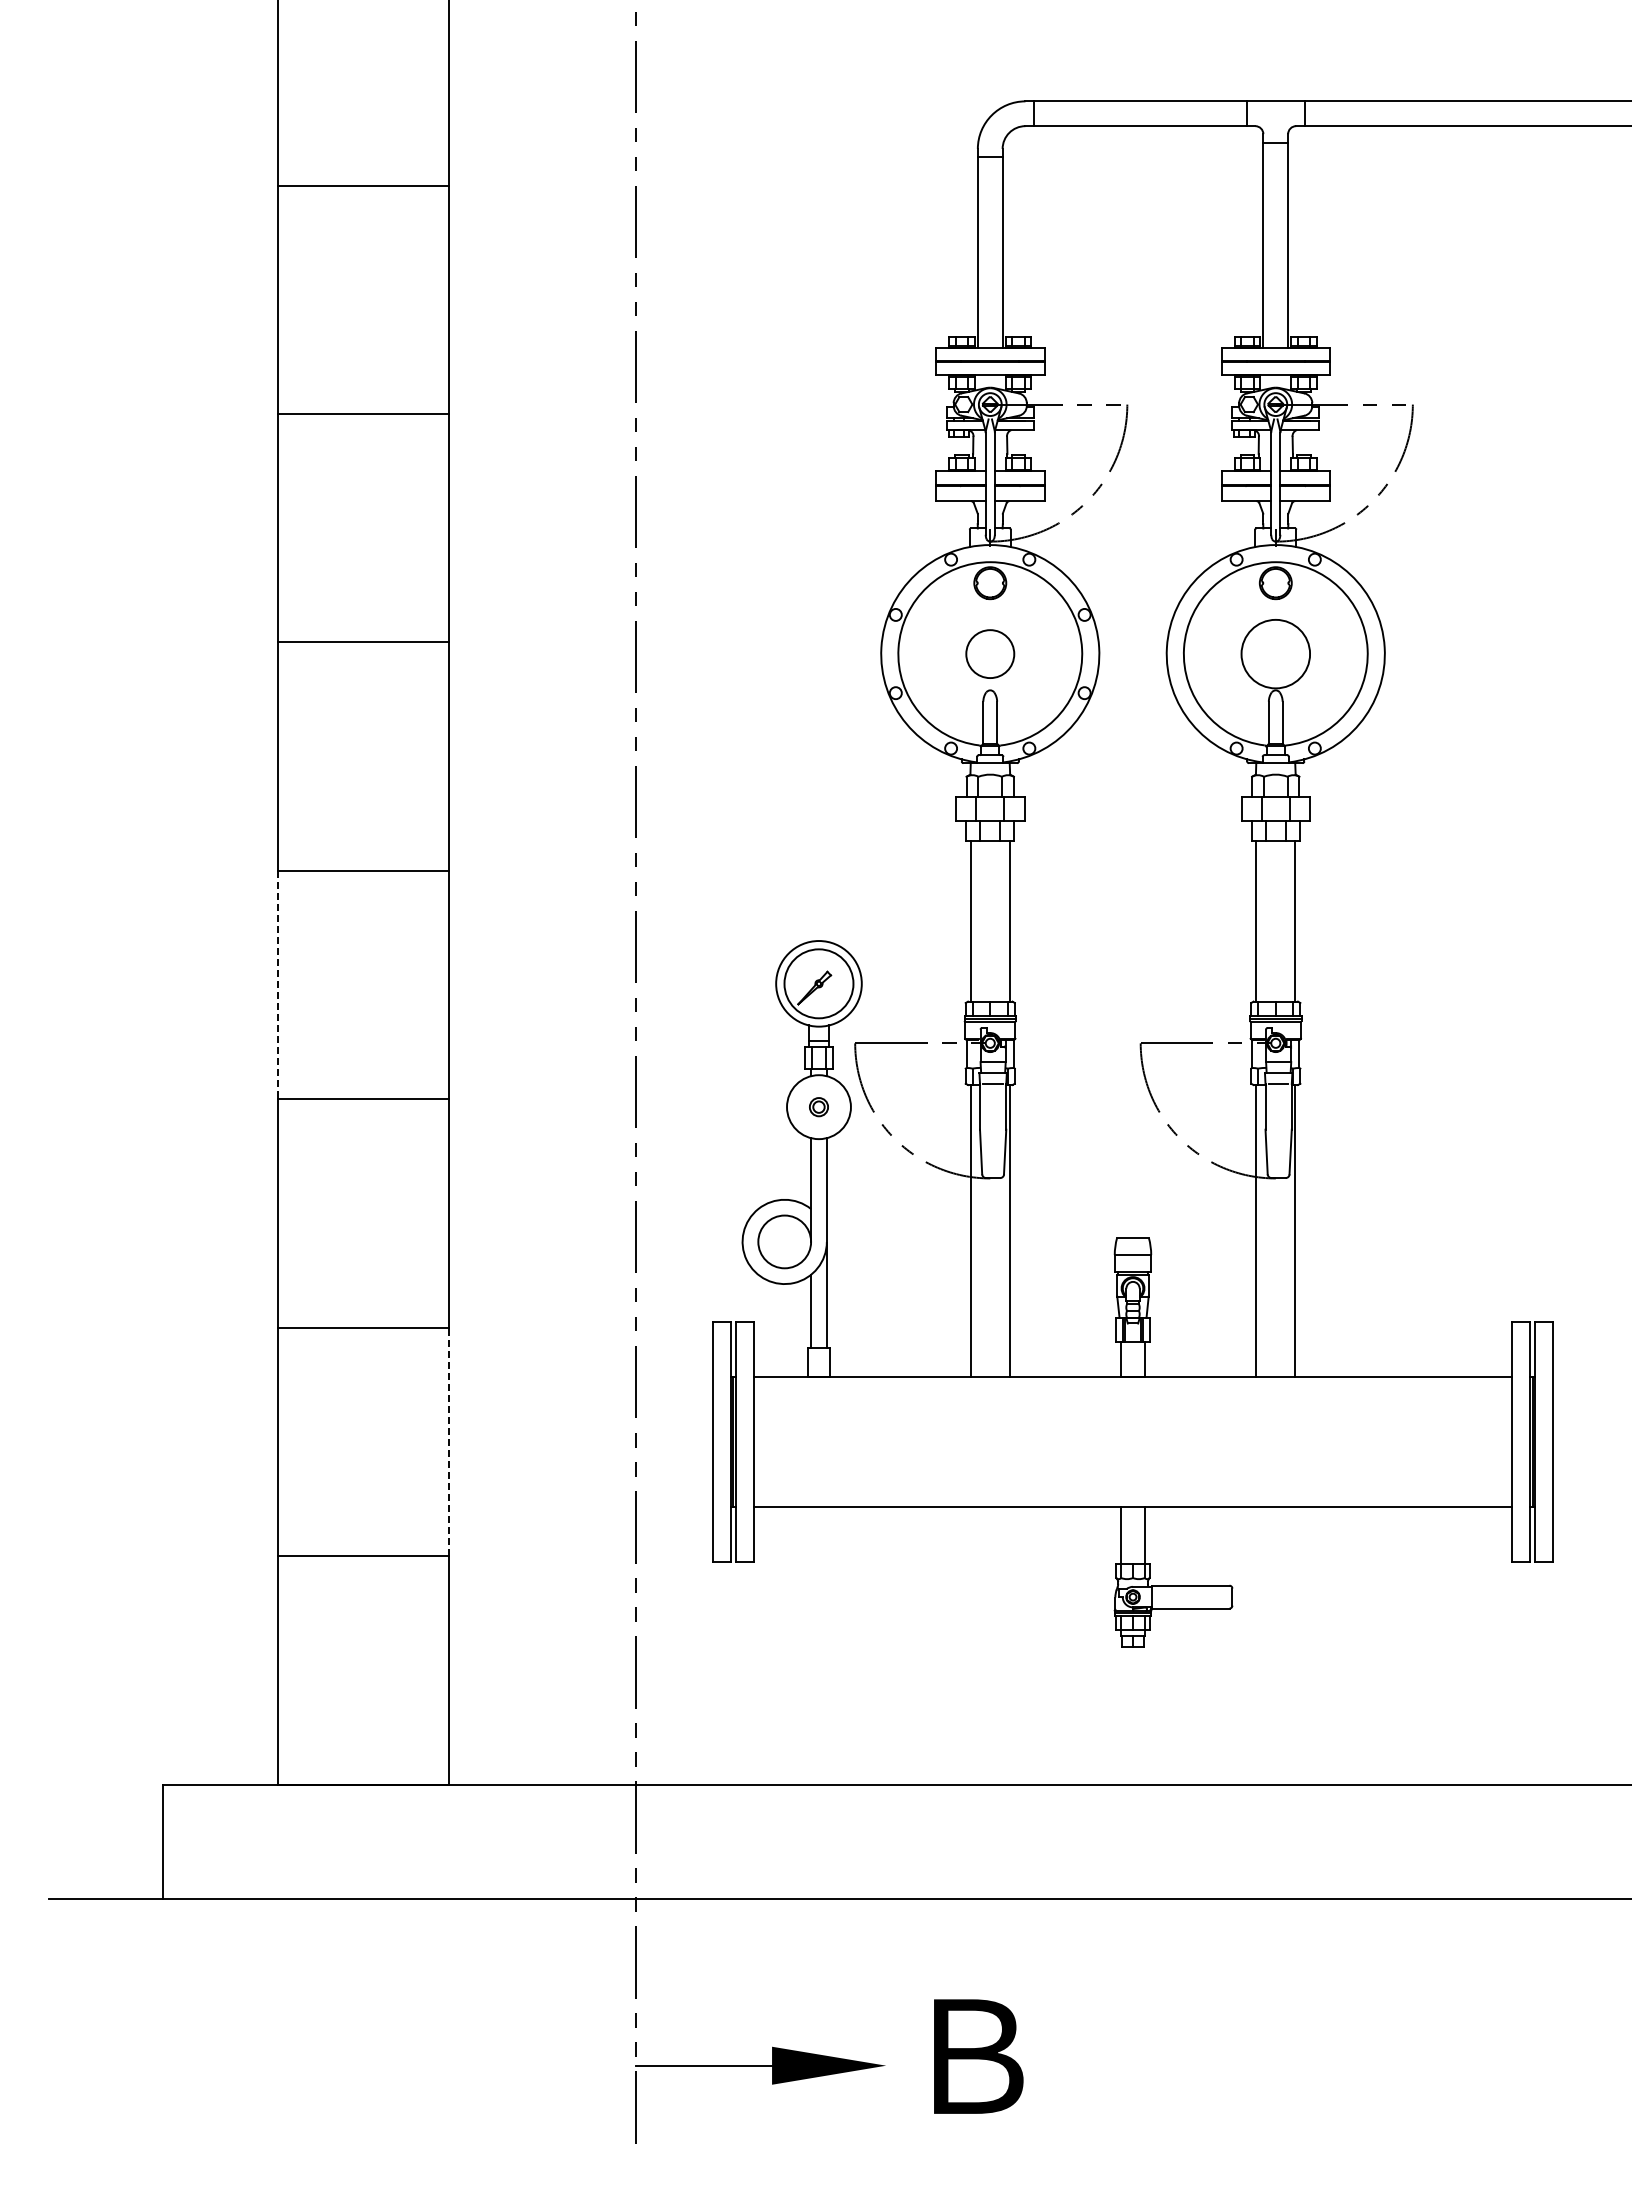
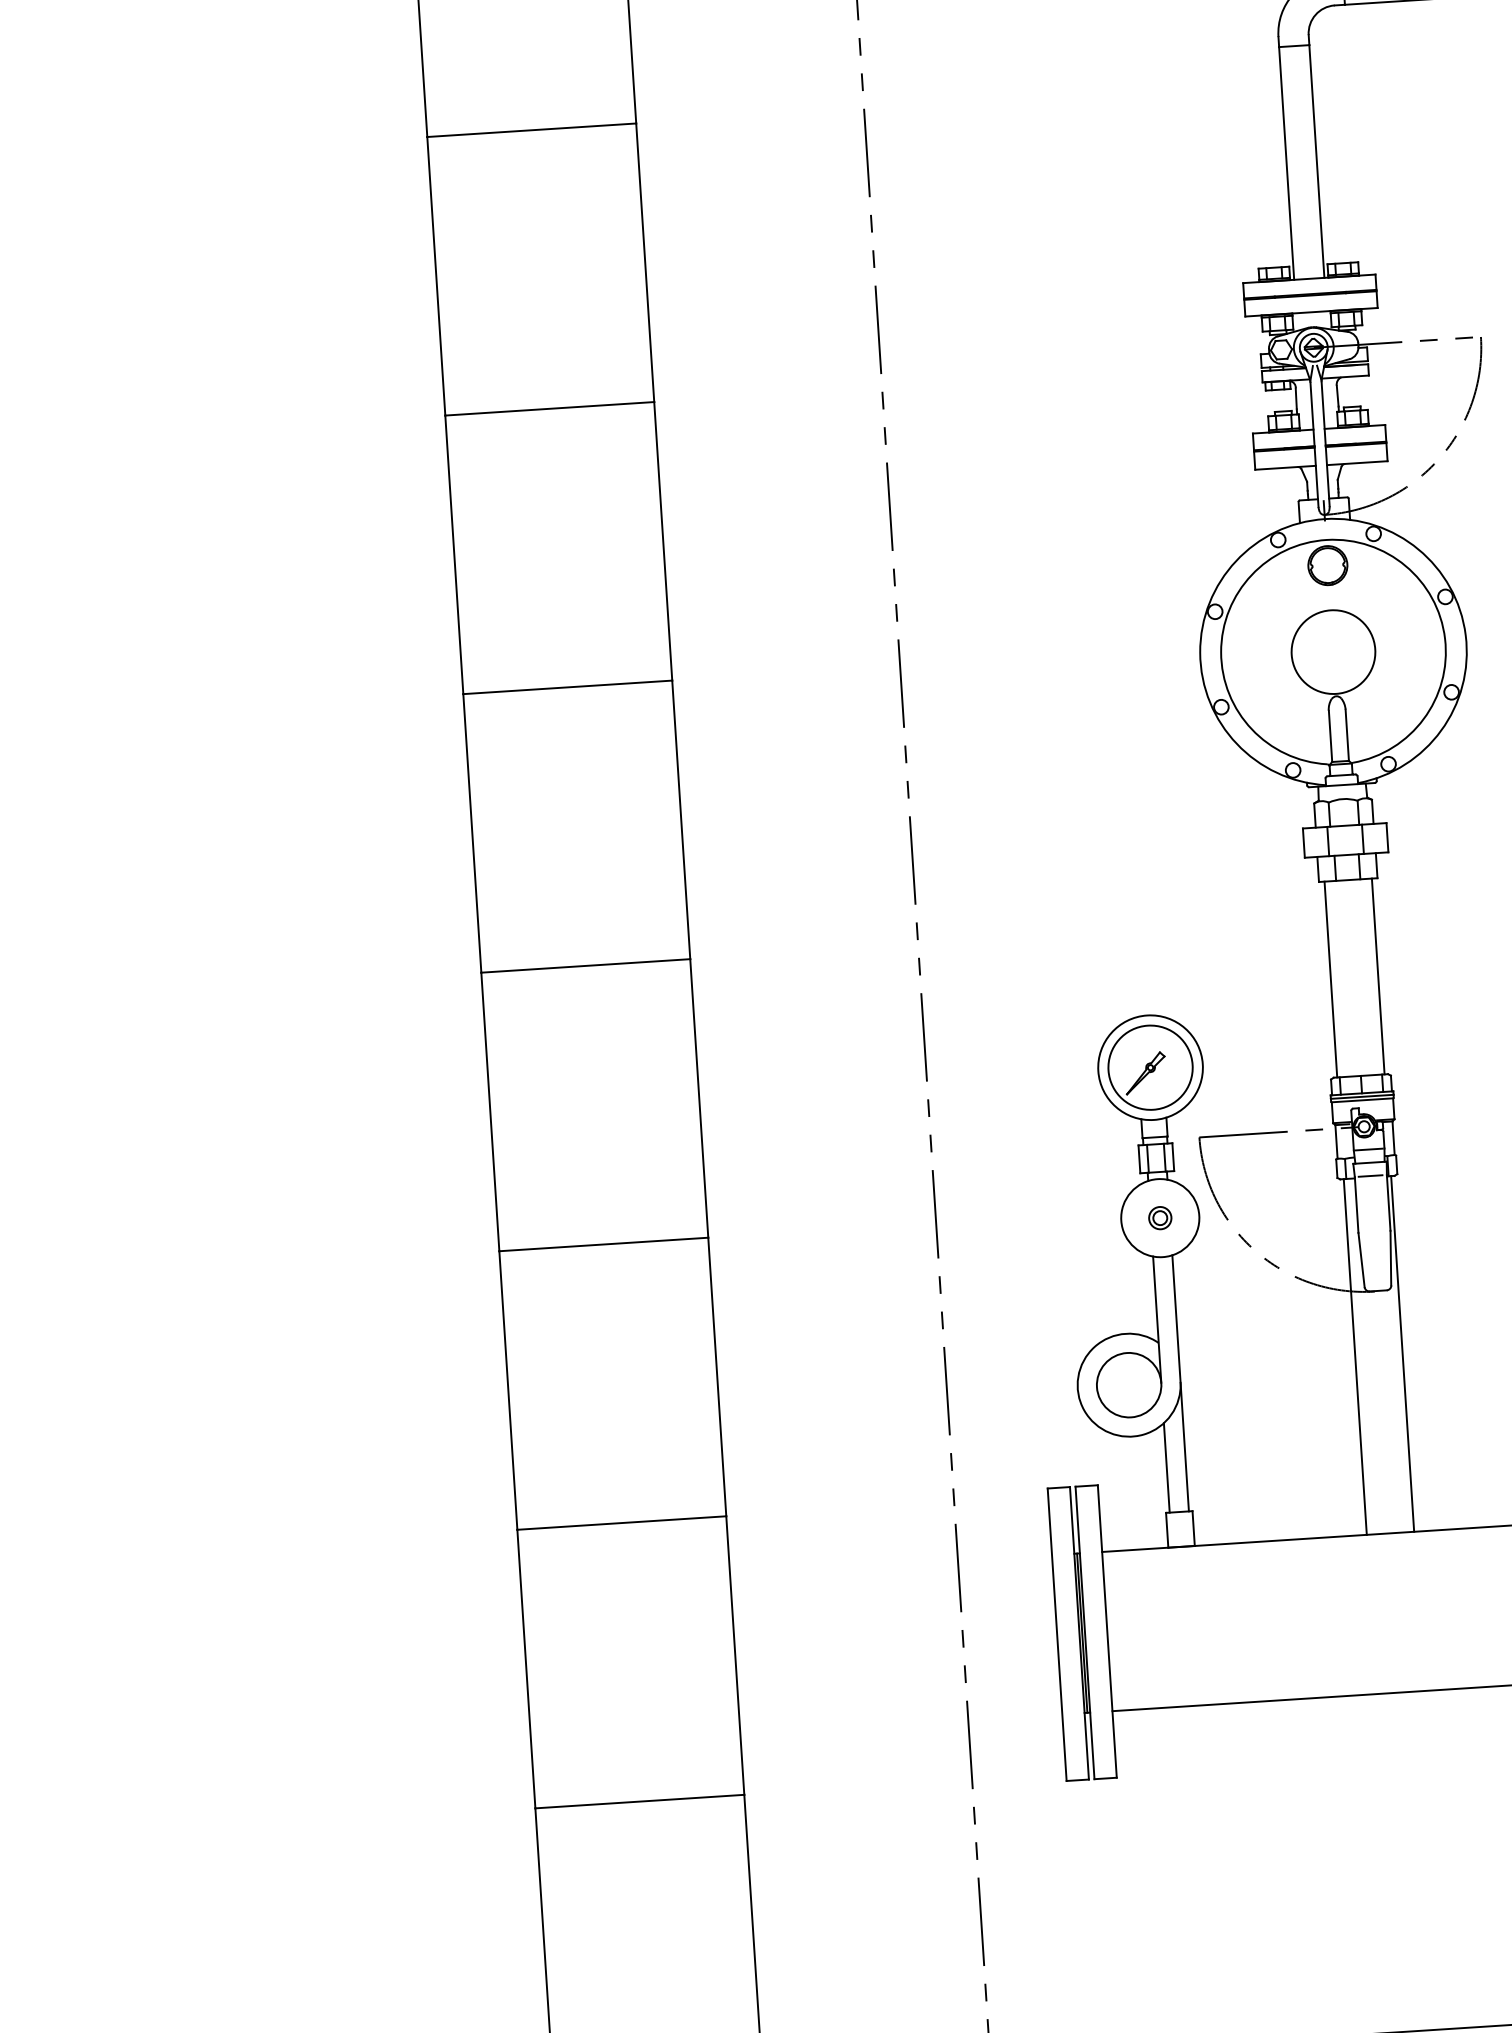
circle: (990, 653) -> (1333, 651), size x1.43
line: (277, 985) -> (490, 1112), dashed -> solid
line: (448, 1441) -> (734, 1655), dashed -> solid

